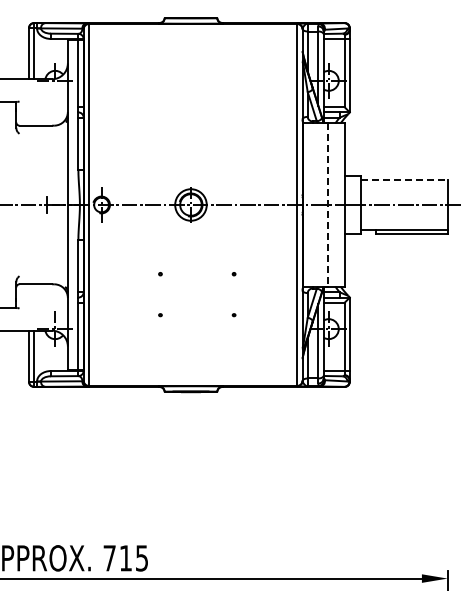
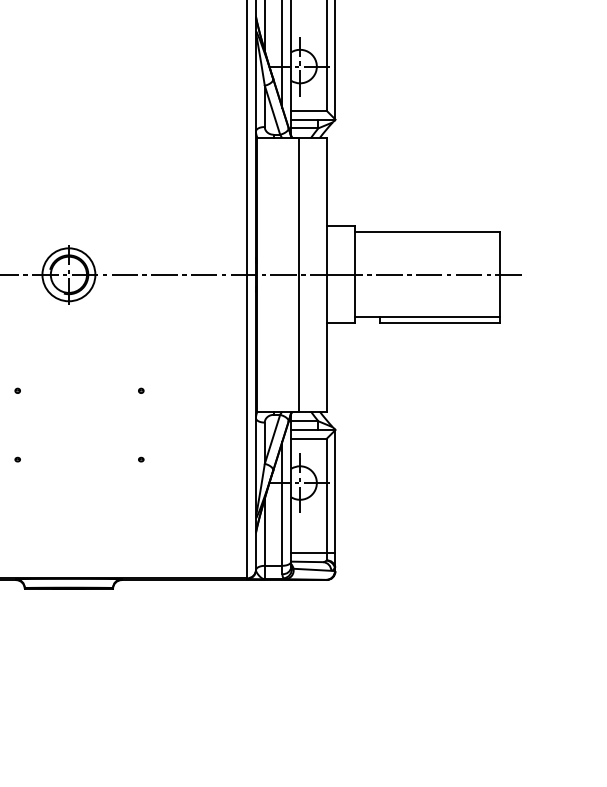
line: (405, 179) -> (428, 232), dashed -> solid
line: (328, 204) -> (299, 273), dashed -> solid

